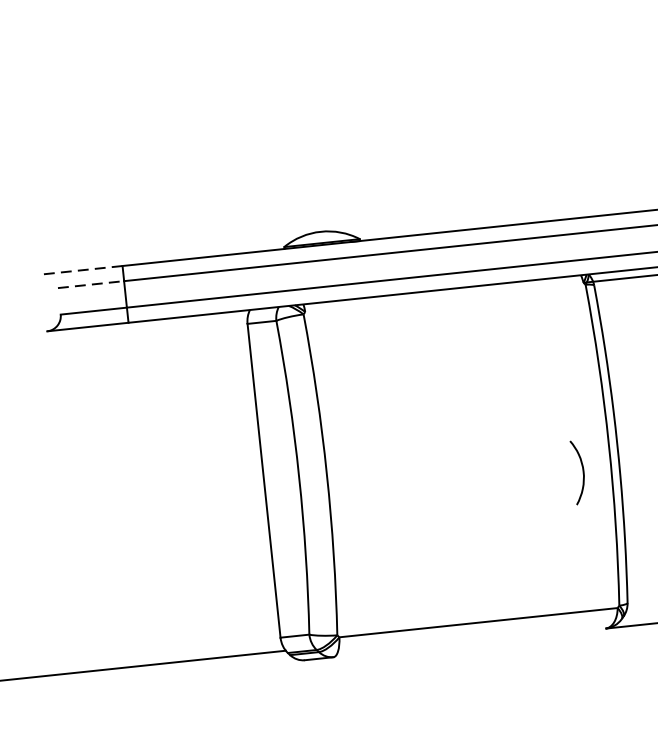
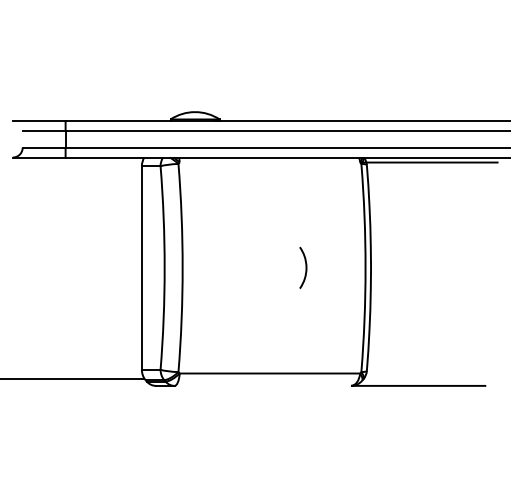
line: (80, 270) -> (38, 120), dashed -> solid
line: (91, 284) -> (44, 130), dashed -> solid
curve: (582, 471) -> (305, 267), moved

